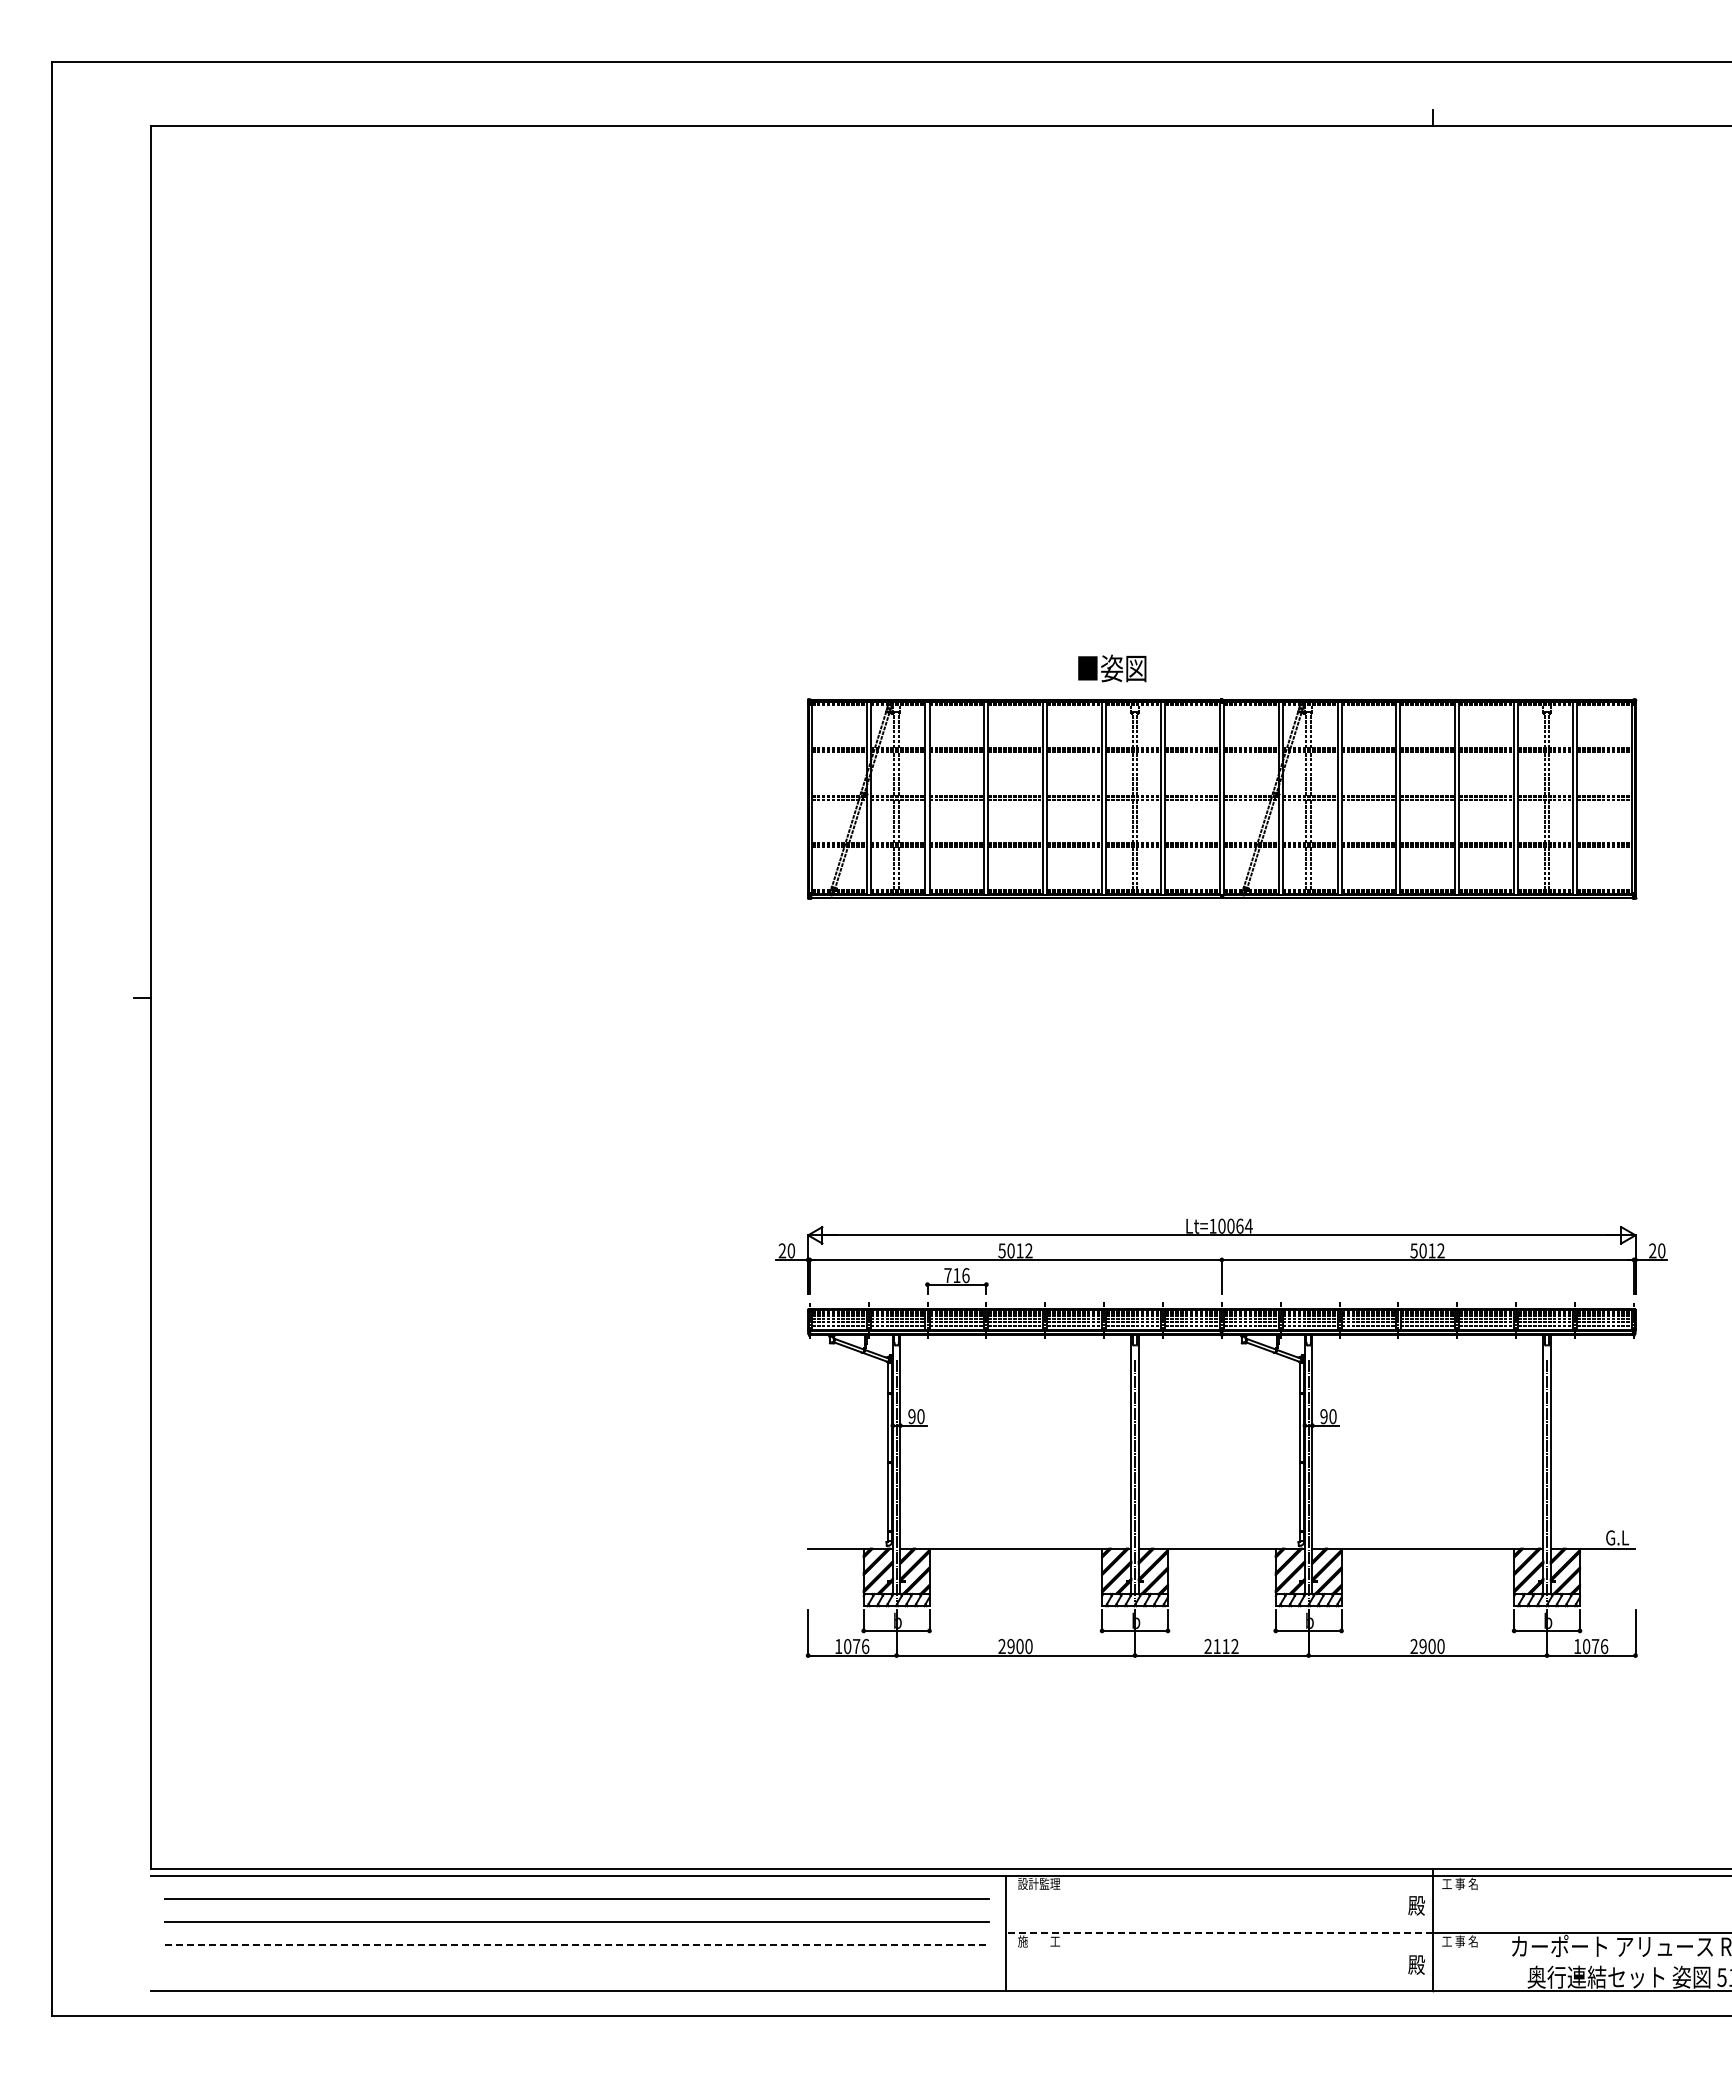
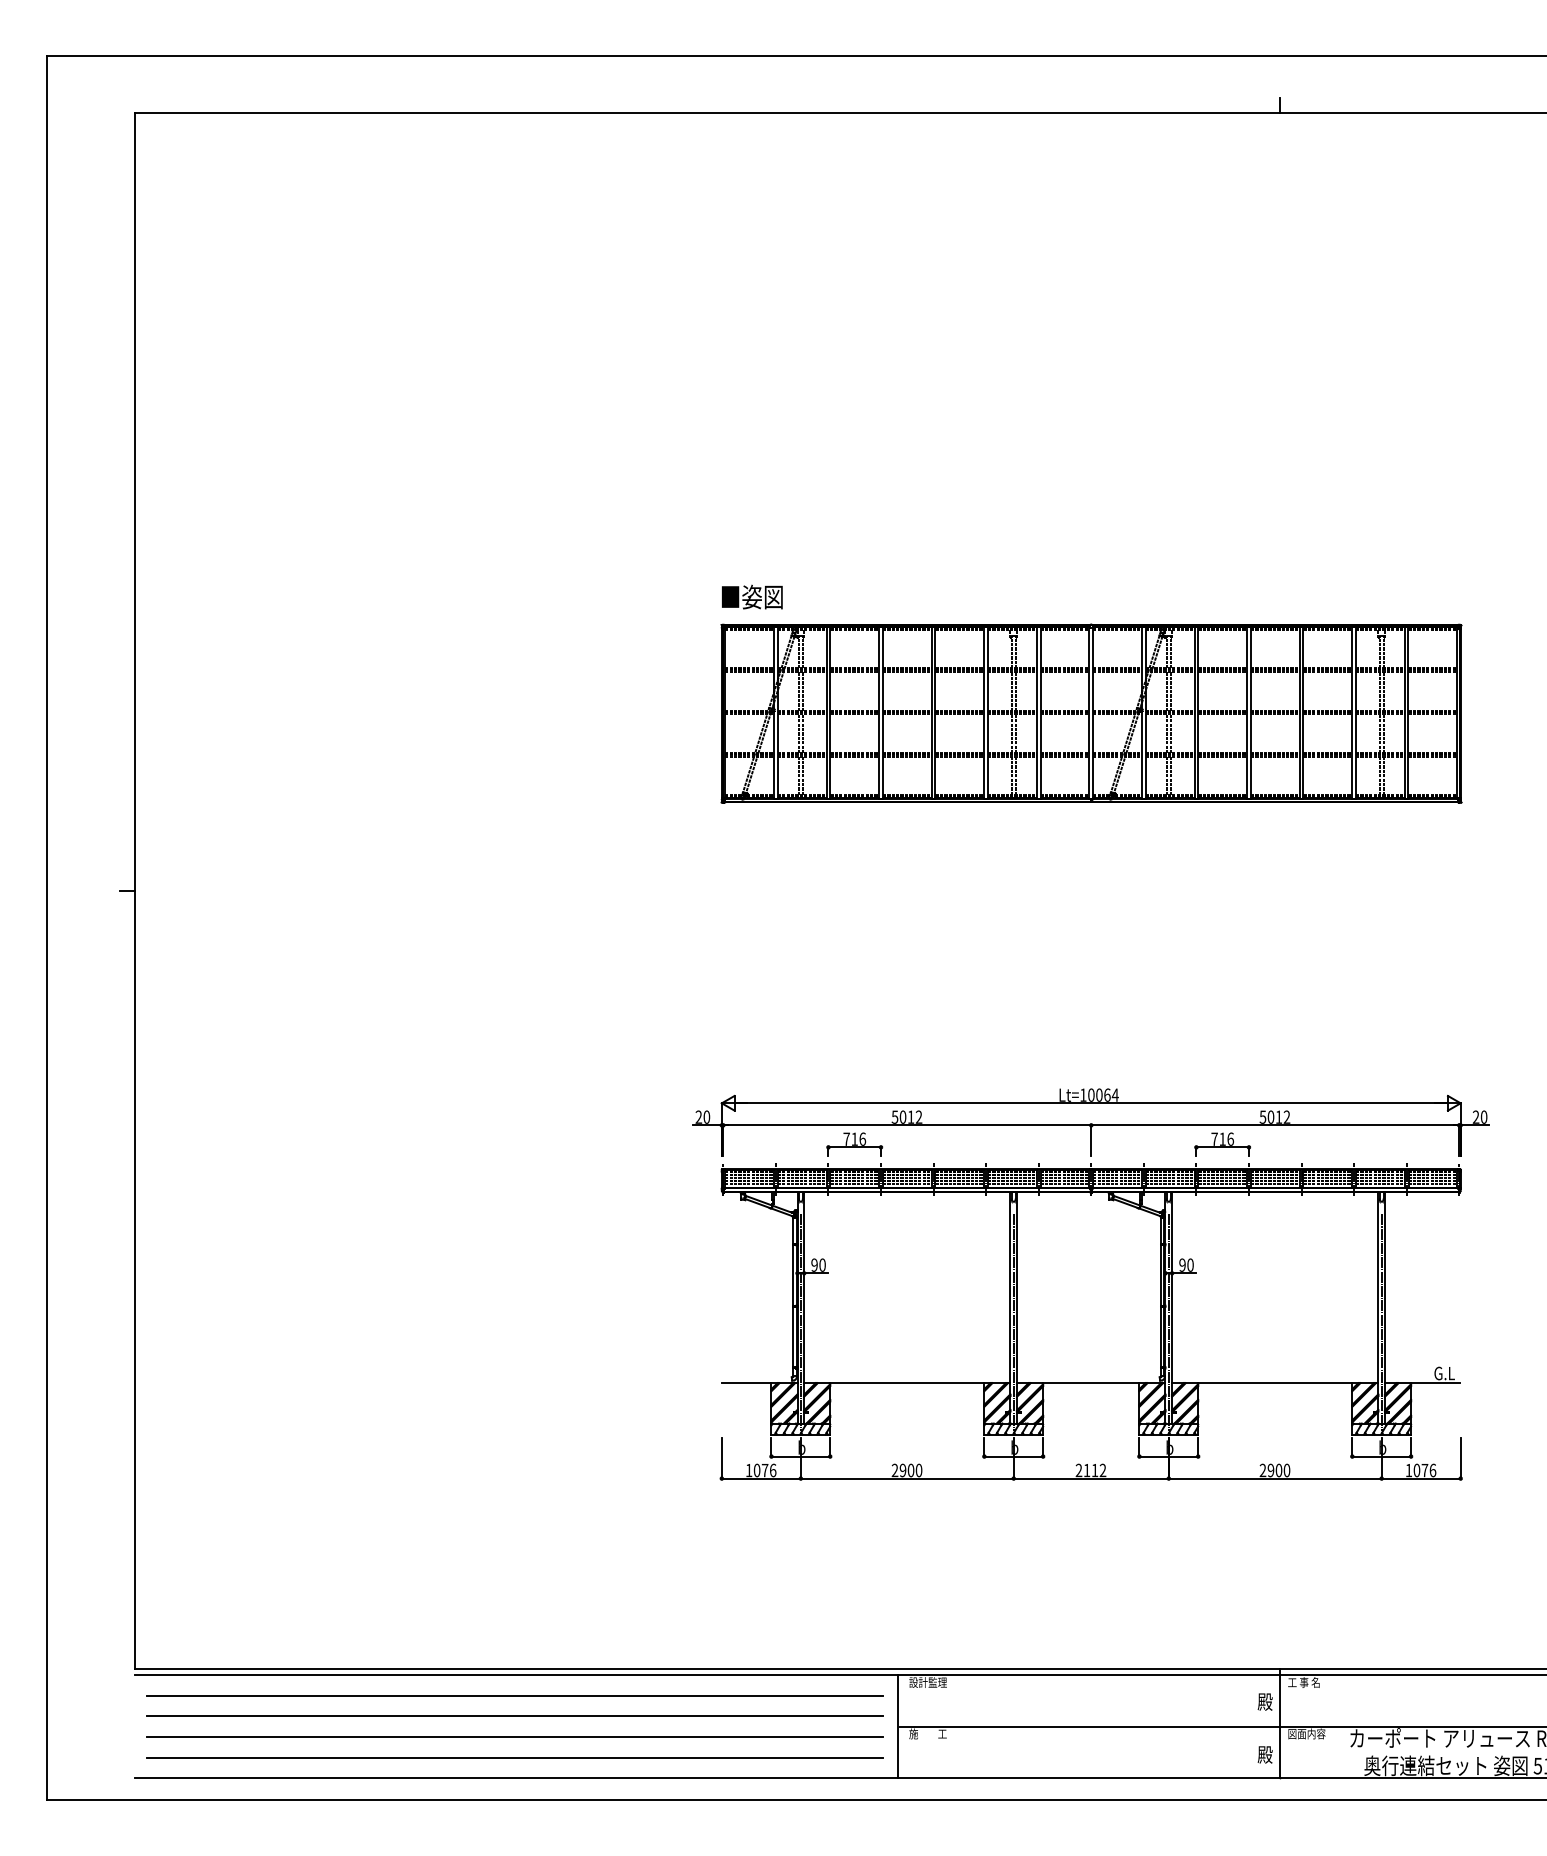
text: (1112, 668) -> (752, 597), moved
part: (1368, 1281) -> (1222, 1144), added
line: (1220, 1933) -> (1090, 1726), dashed -> solid
text: (1463, 1941) -> (1307, 1733), 工 事 名 -> 図面内容
line: (577, 1944) -> (515, 1736), dashed -> solid
line: (576, 1967) -> (514, 1757), added

